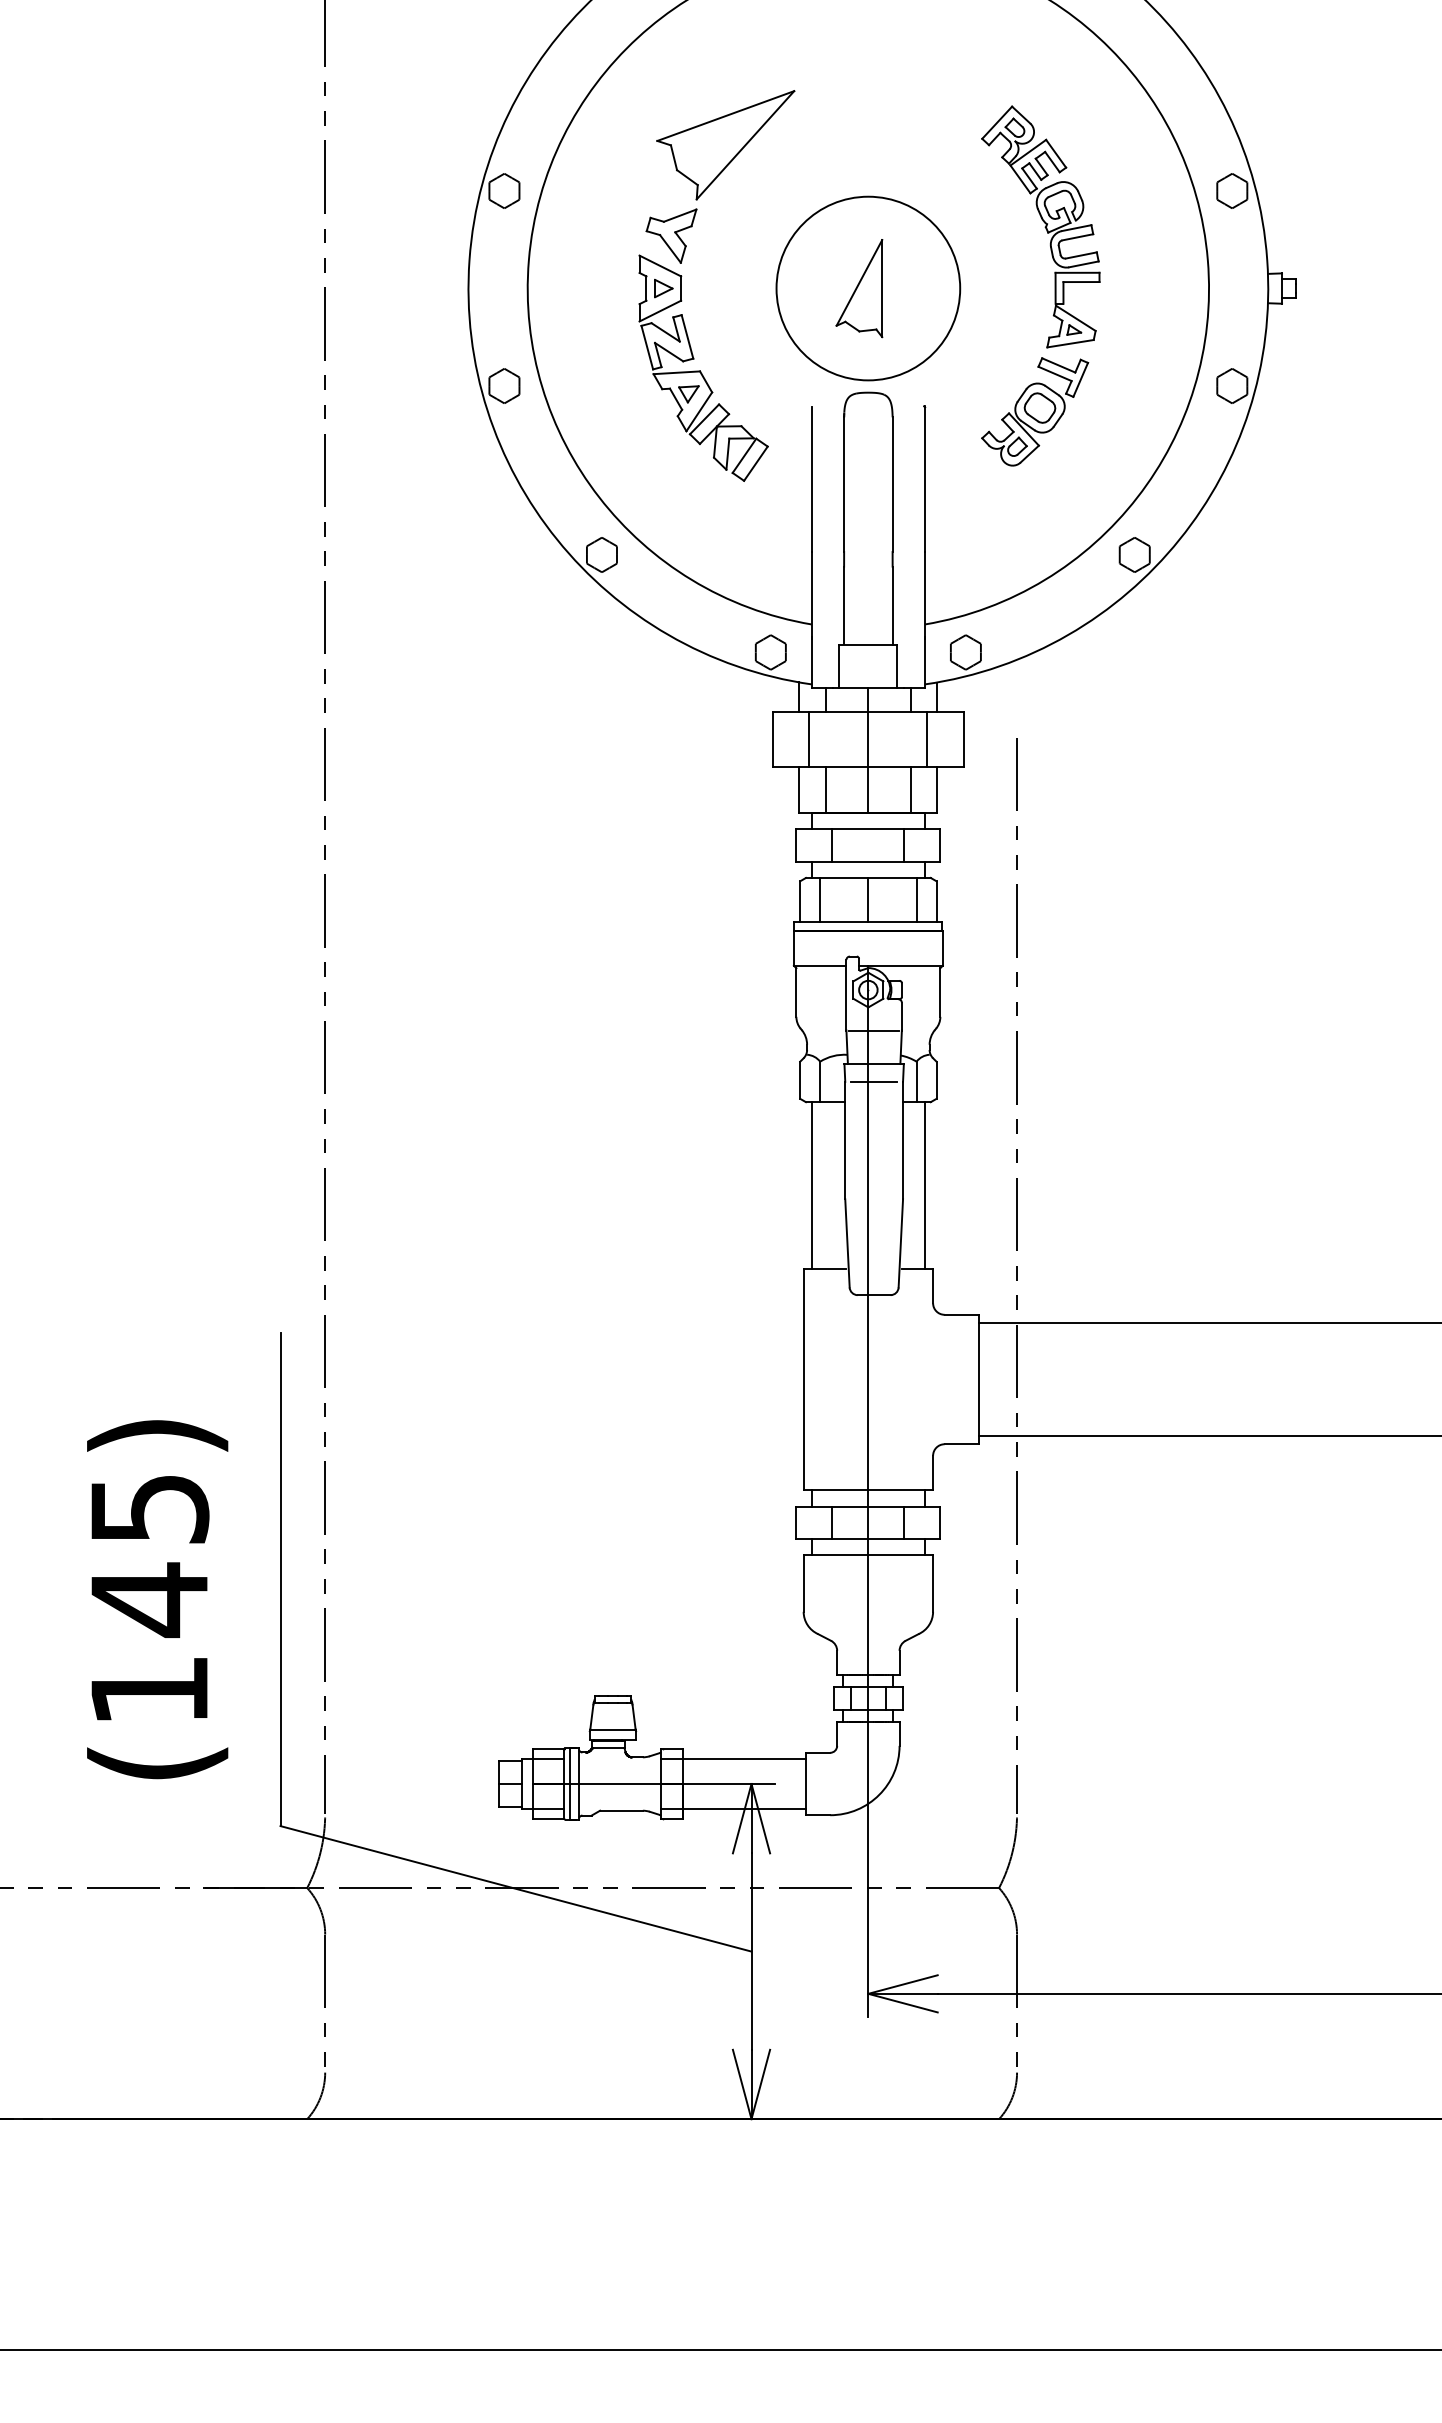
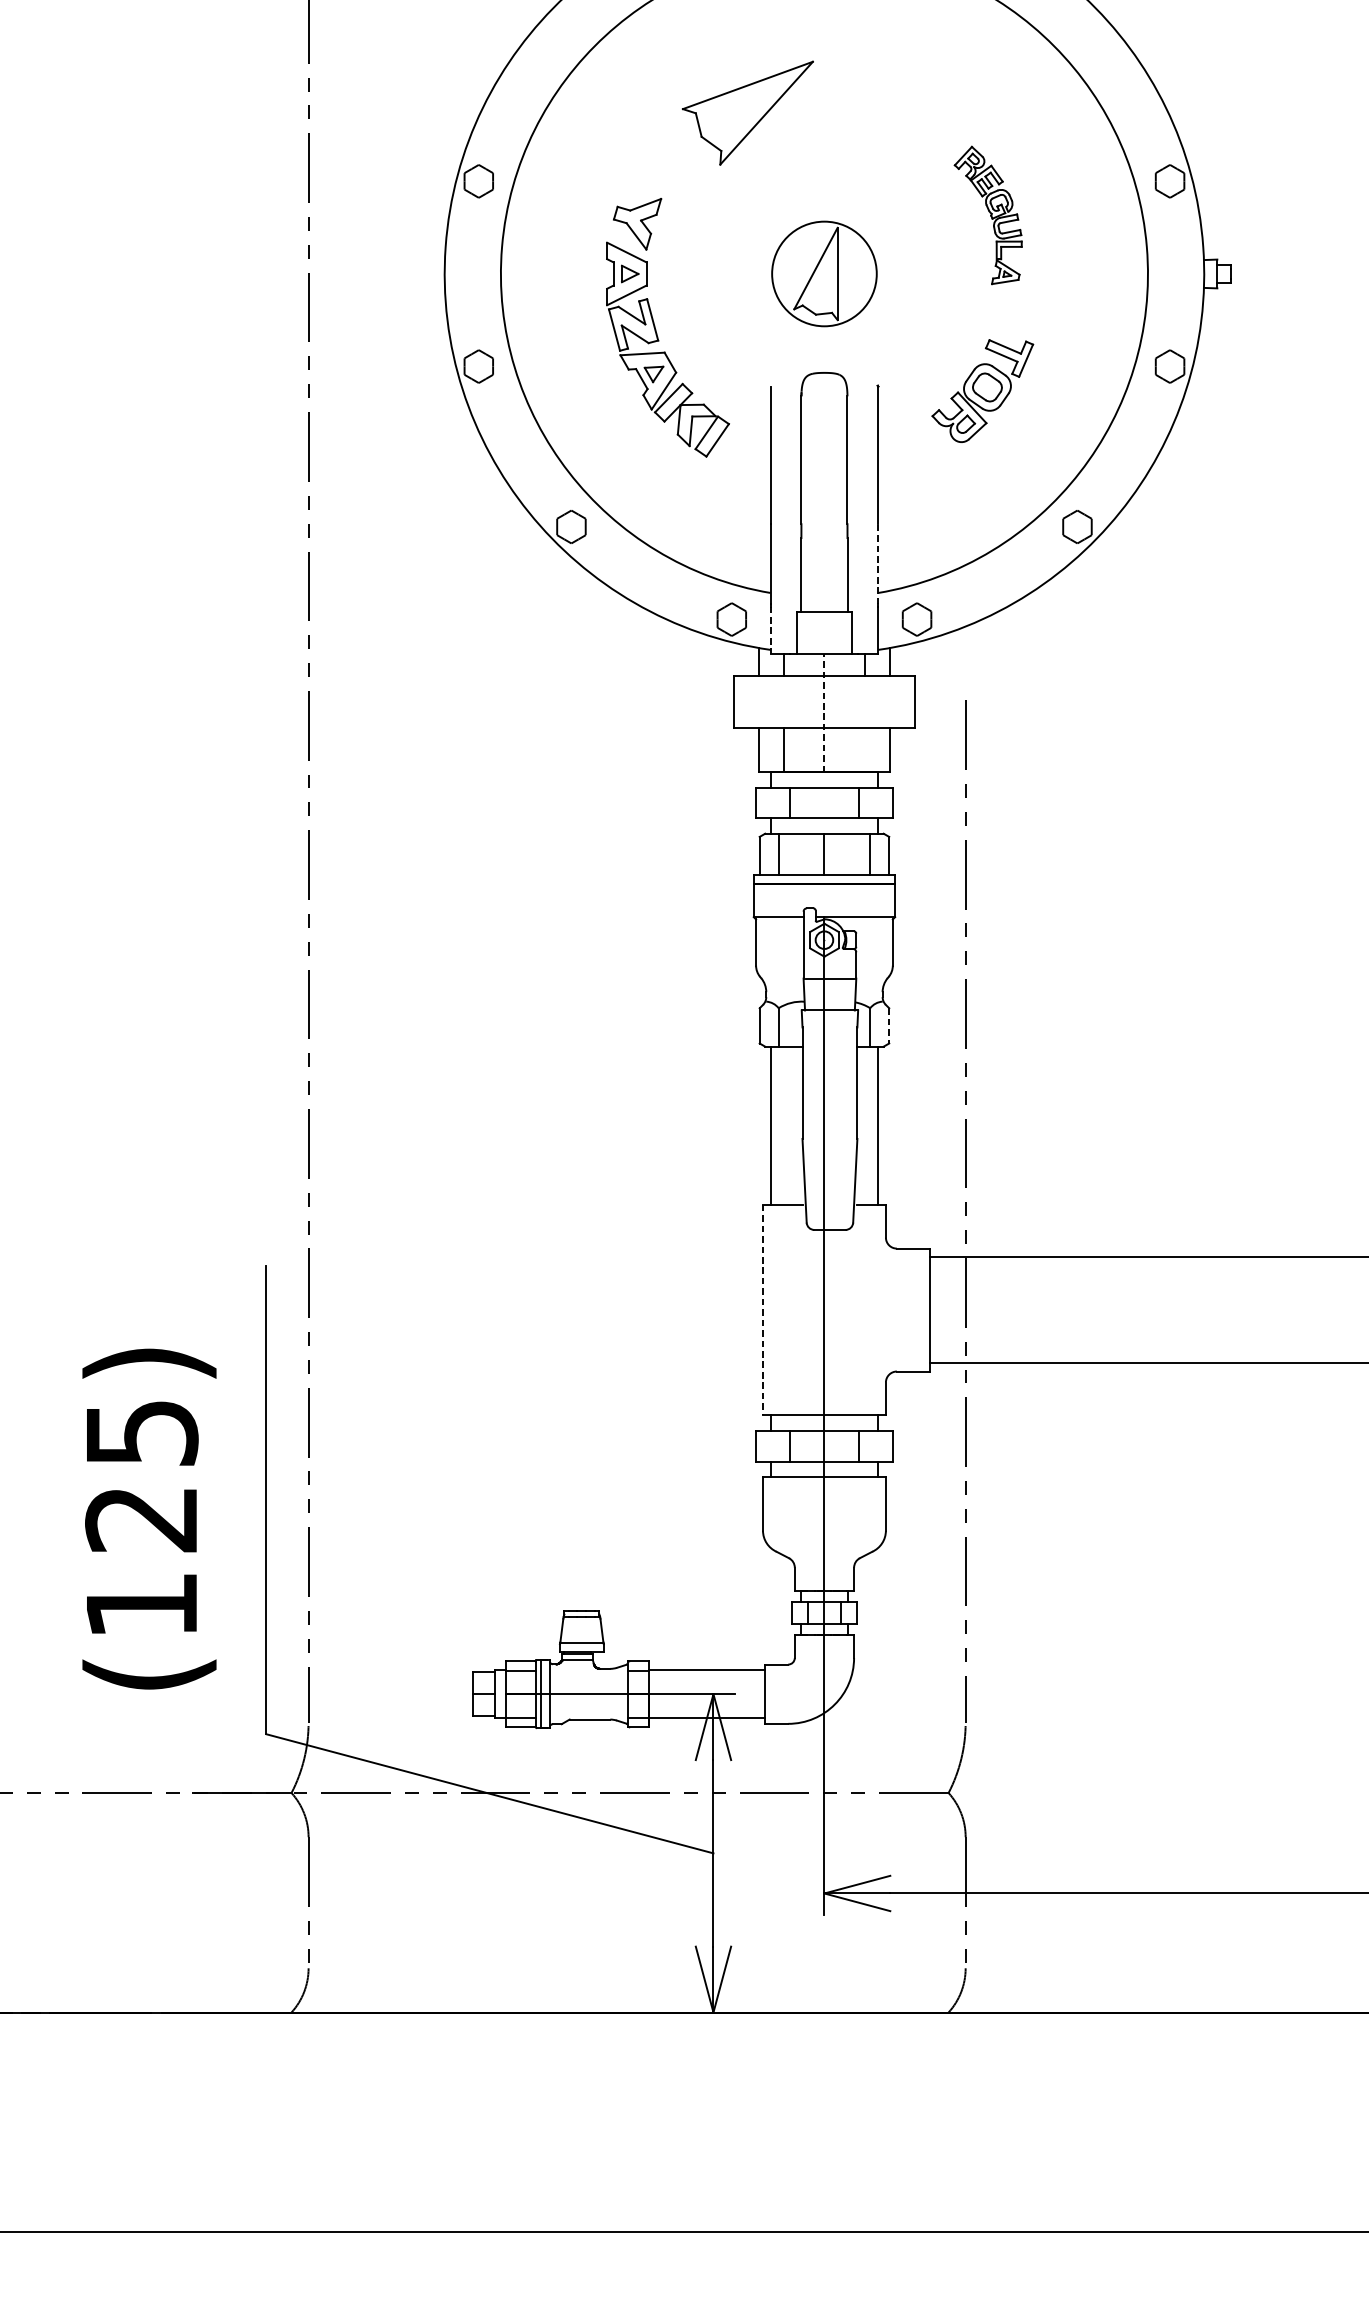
part: (725, 145) -> (747, 113), moved
part: (1040, 226) -> (987, 215), size x0.6
circle: (868, 288) -> (824, 273), size x0.6
line: (925, 593) -> (878, 563), solid -> dashed
line: (811, 663) -> (770, 630), solid -> dashed
line: (809, 739) -> (768, 702), removed
line: (927, 739) -> (880, 702), removed
line: (868, 750) -> (824, 712), solid -> dashed
line: (910, 790) -> (864, 750), removed
line: (936, 1080) -> (889, 1026), solid -> dashed
line: (874, 1081) -> (830, 1027), removed
line: (803, 1379) -> (762, 1310), solid -> dashed
text: (148, 1600) -> (140, 1519), (145) -> (125)

